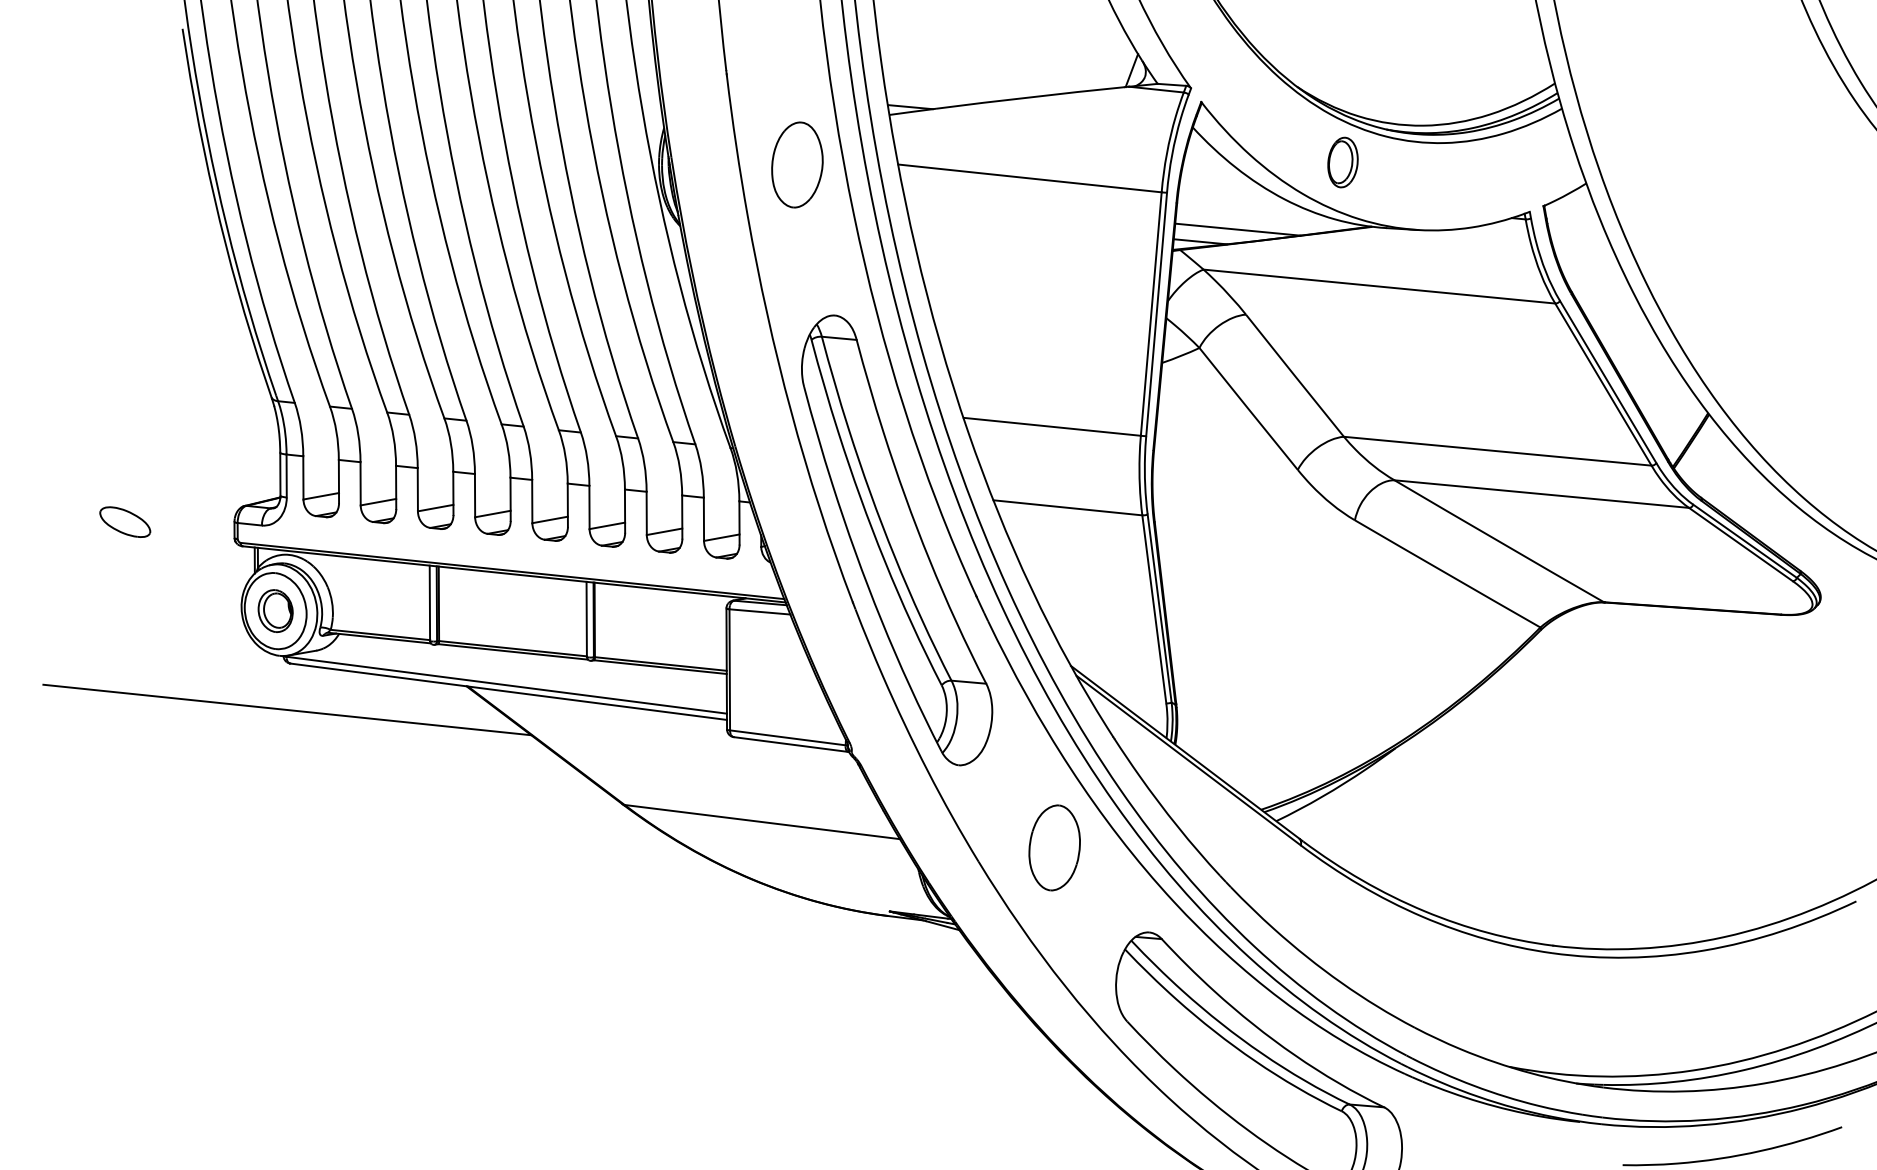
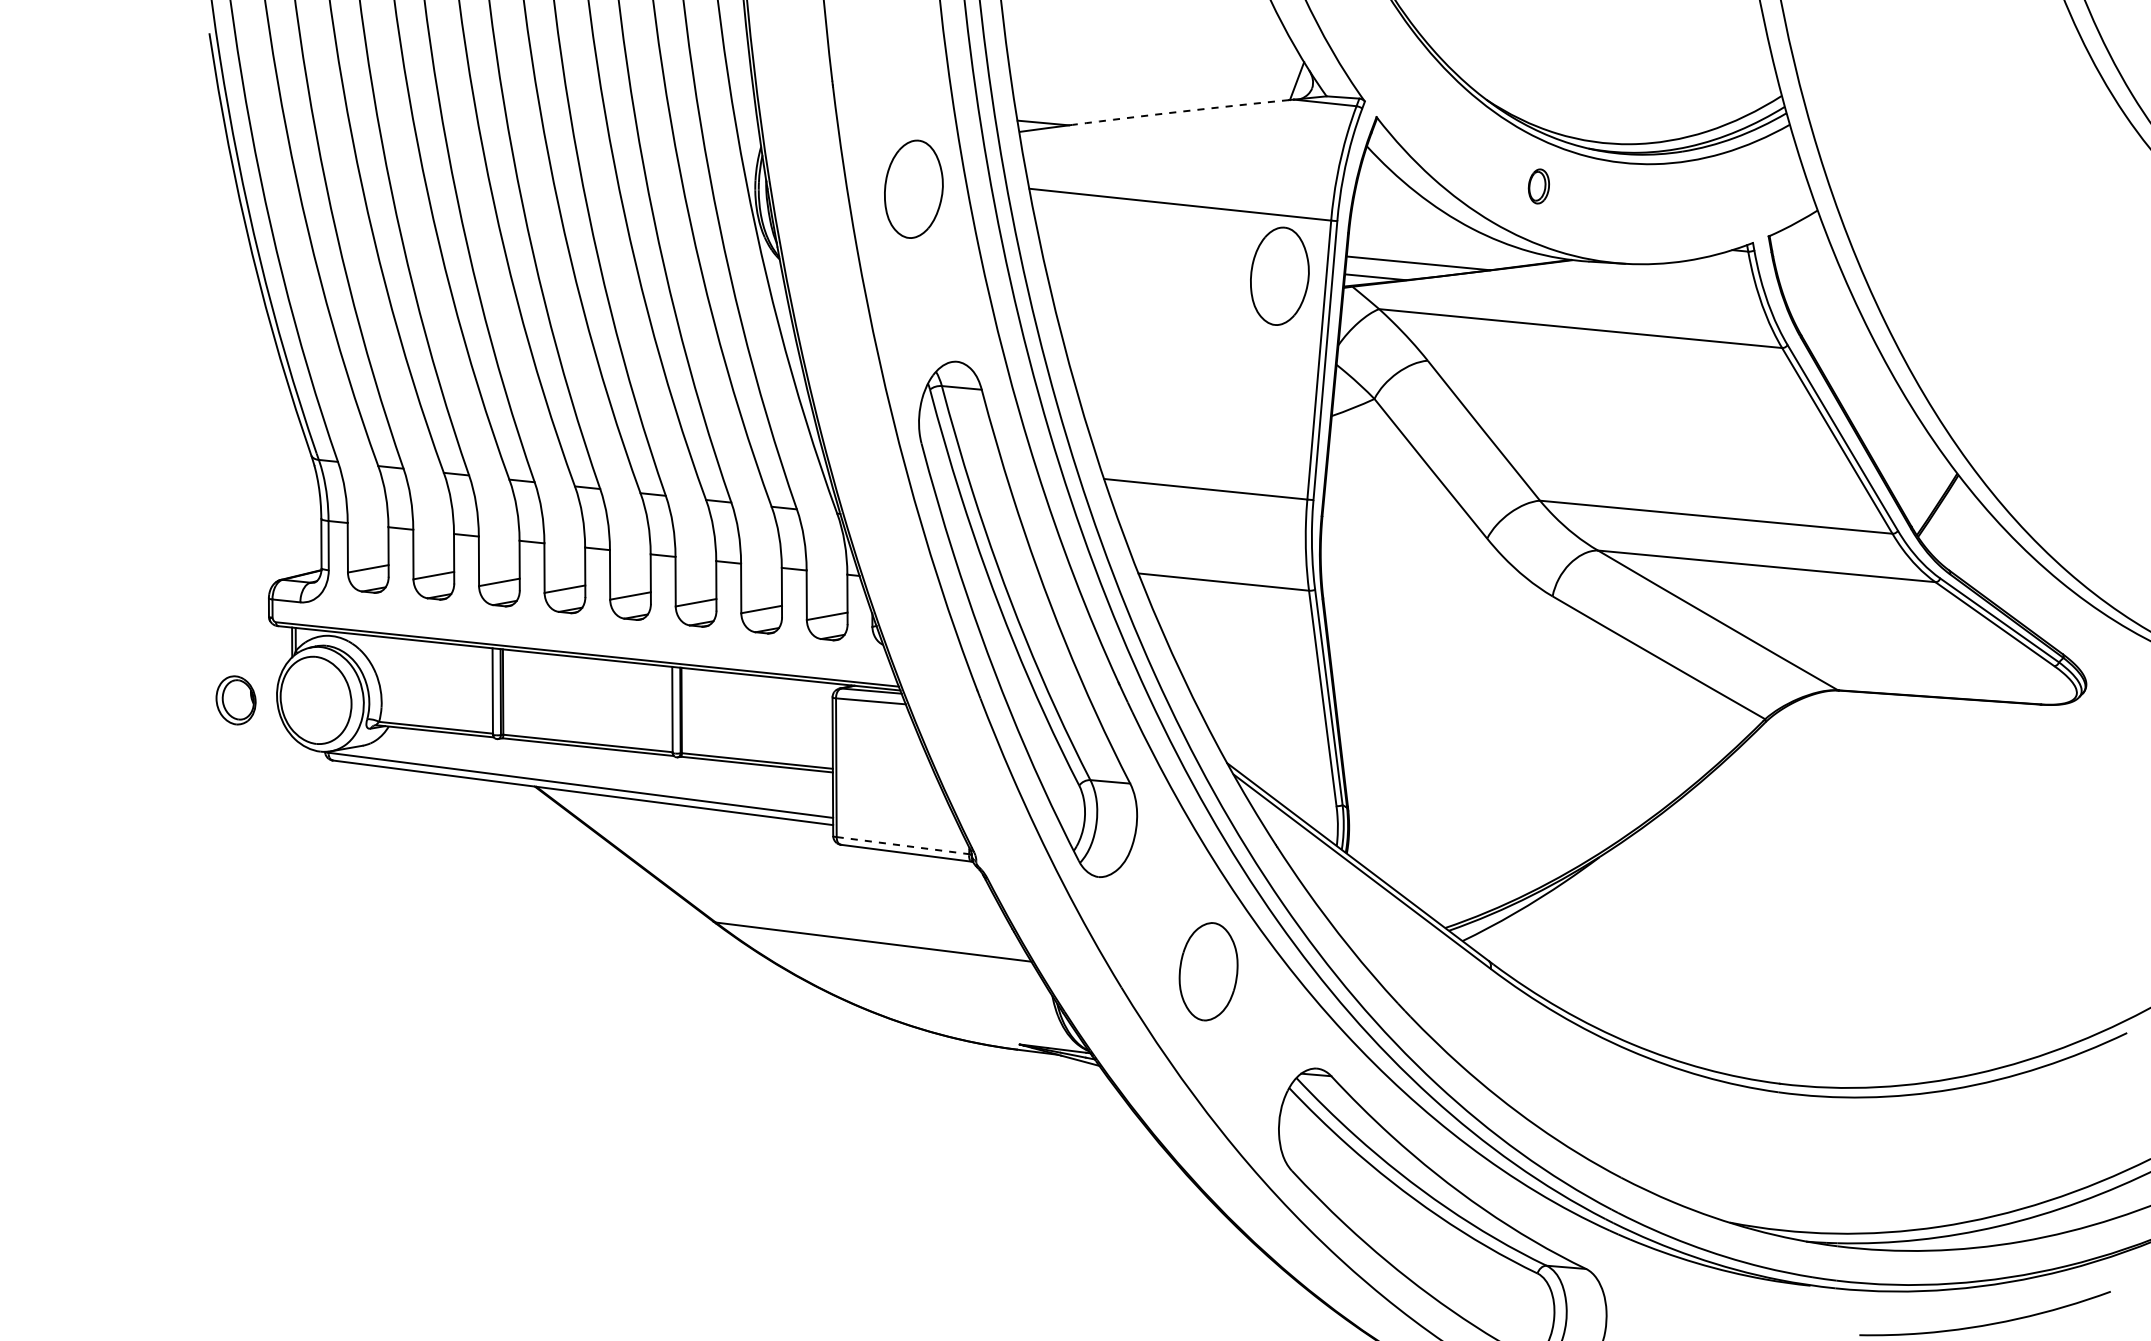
arc: (1030, 97) -> (1180, 111), solid -> dashed
part: (1342, 162) -> (1538, 186), size x0.6
part: (1116, 240) -> (1279, 275), added
part: (125, 522) -> (143, 598), removed
part: (275, 611) -> (235, 700), moved
line: (286, 709) -> (328, 813), removed
line: (787, 737) -> (902, 845), solid -> dashed

